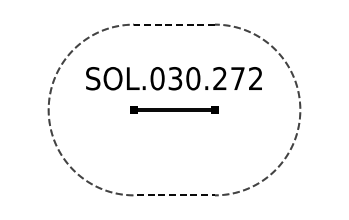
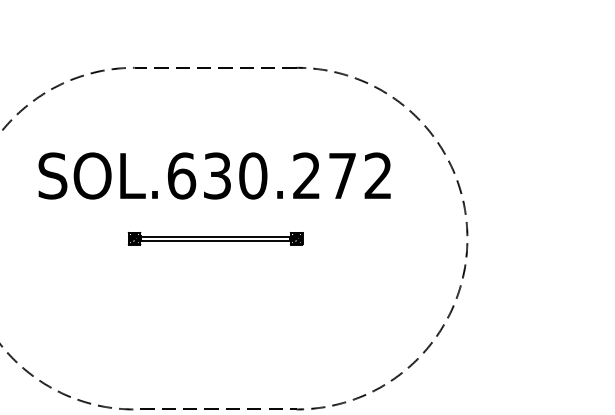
text: (157, 78) -> (181, 175), SOL.030.272 -> SOL.630.272

